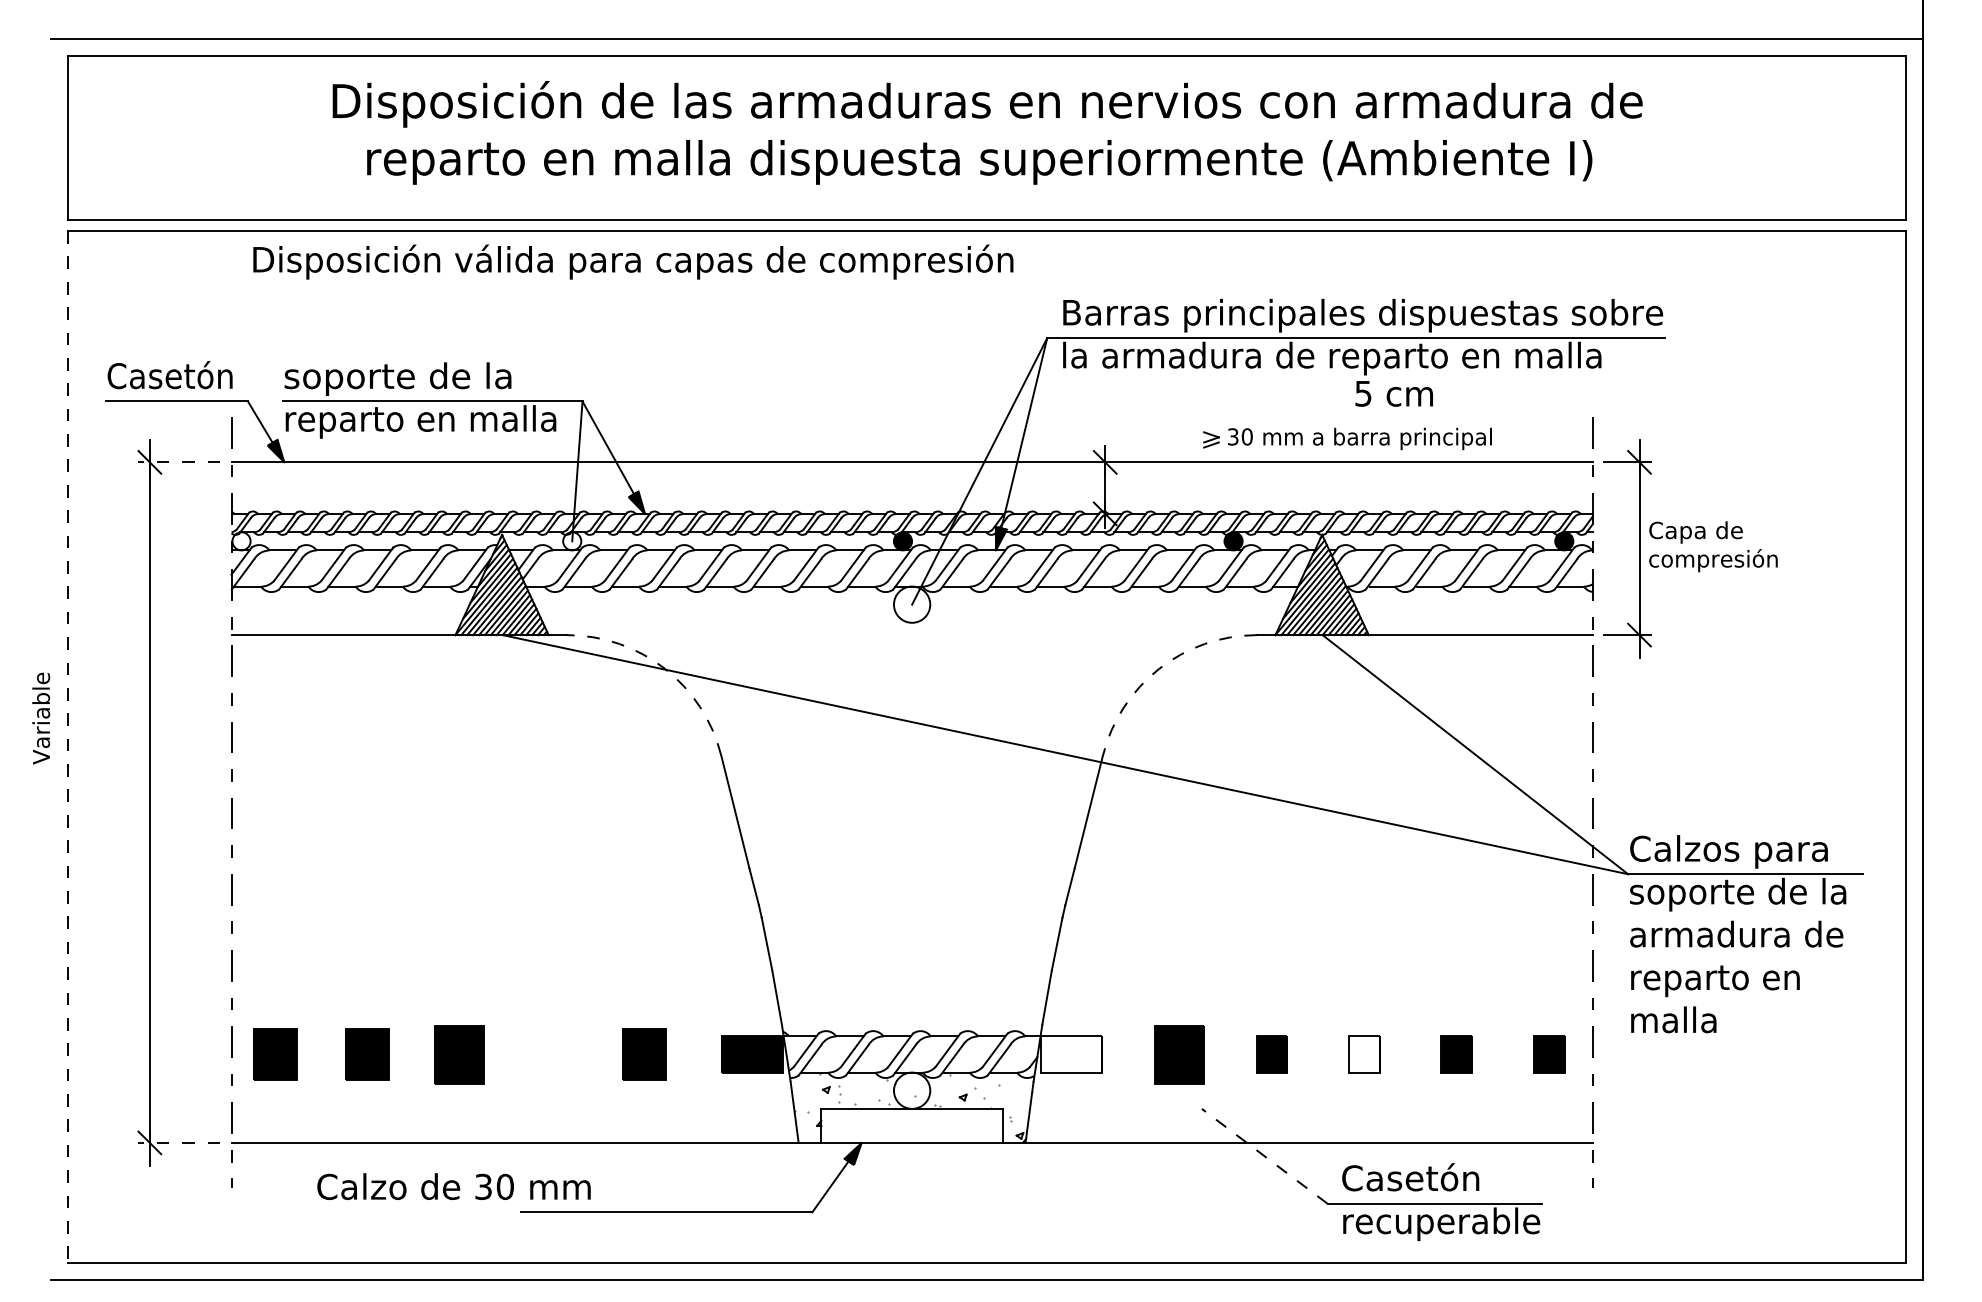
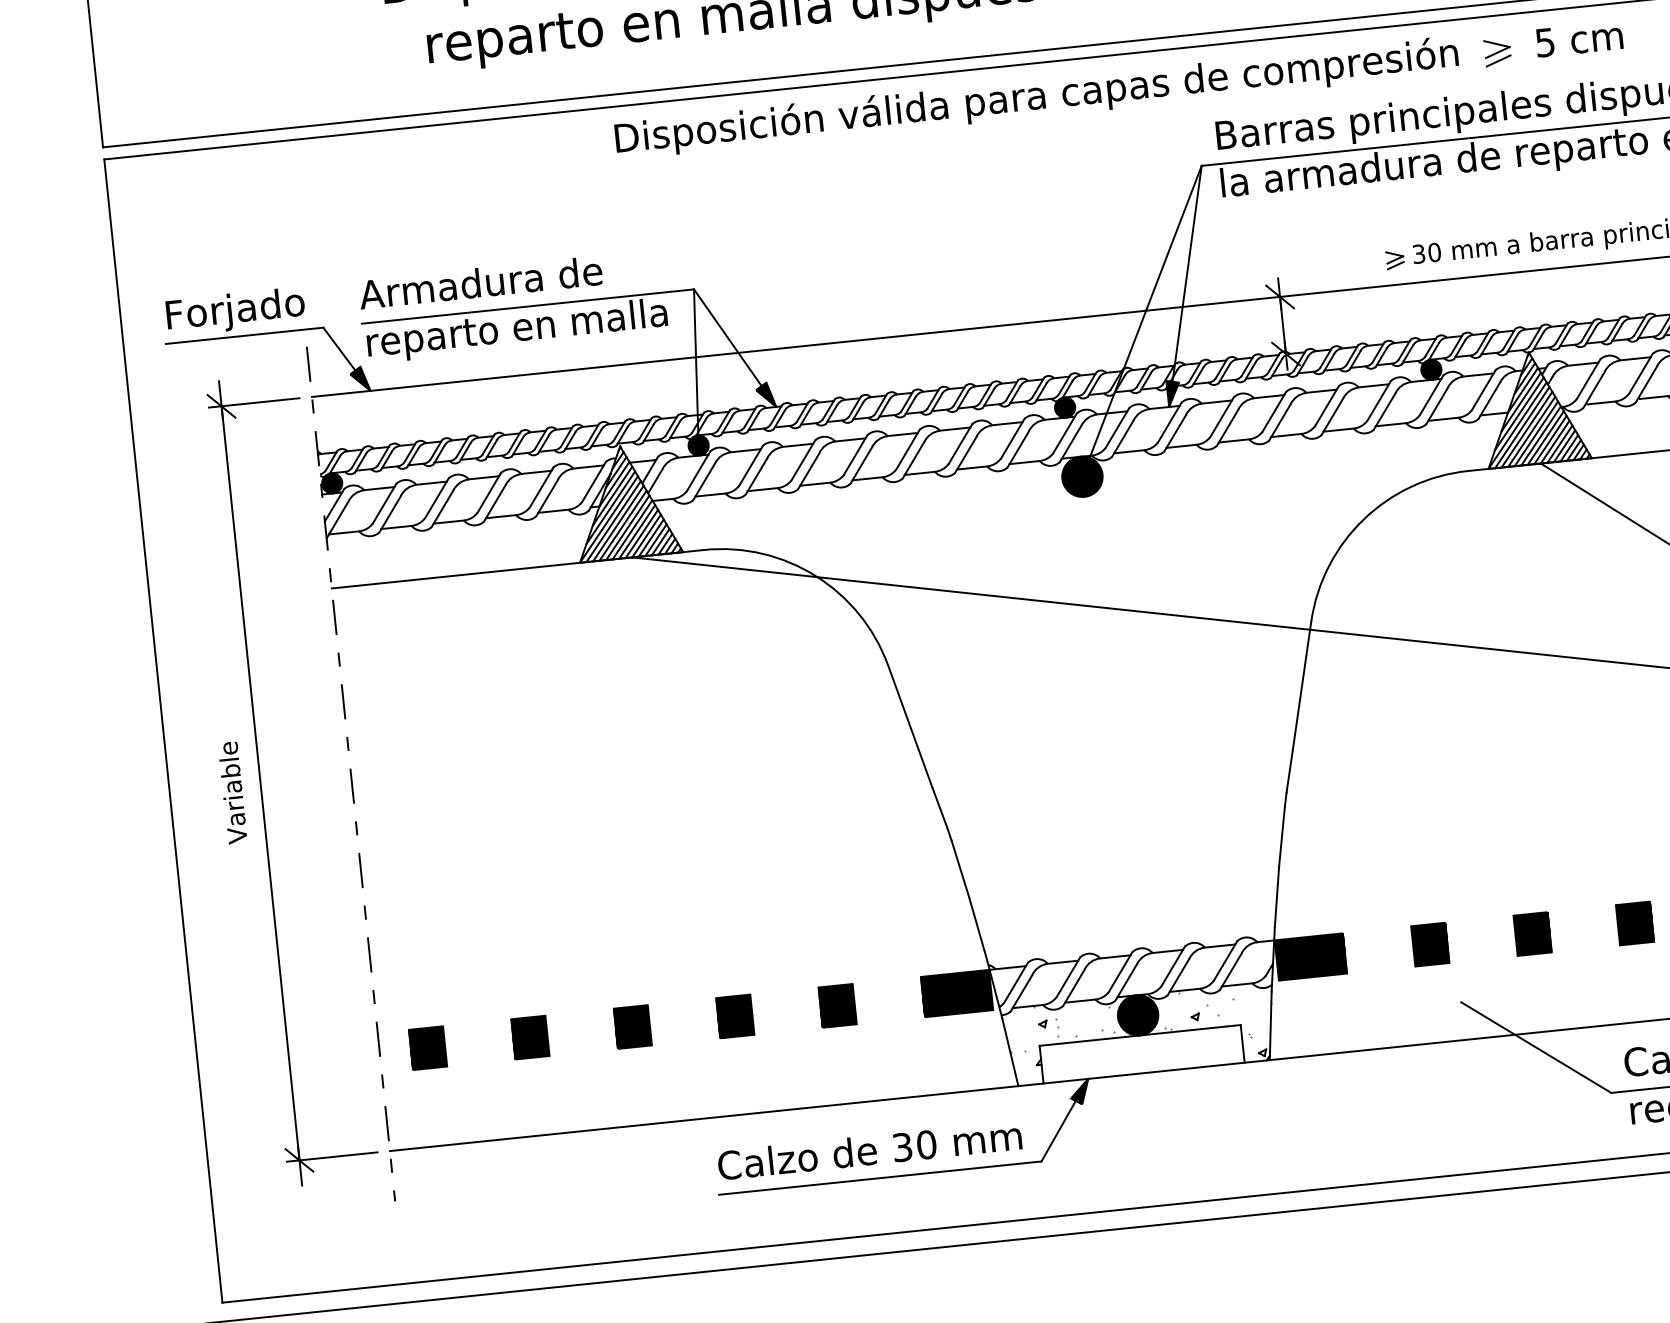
text: (633, 261) -> (1036, 97), moved
part: (1322, 263) -> (1498, 51), added
text: (170, 378) -> (234, 311), Casetón -> Forjado
text: (397, 378) -> (486, 285), soporte de la -> Armadura de
text: (1393, 393) -> (1578, 38), moved
line: (179, 462) -> (254, 403), dashed -> solid
fill: (241, 541) -> (332, 483), added
fill: (572, 541) -> (698, 445), added
fill: (911, 604) -> (1081, 476), added
arc: (664, 668) -> (815, 575), dashed -> solid
arc: (1159, 668) -> (1363, 519), dashed -> solid
text: (41, 718) -> (233, 792), moved
line: (67, 746) -> (162, 730), dashed -> solid
part: (274, 1054) -> (427, 1048), size x0.71
part: (367, 1054) -> (530, 1037), size x0.71
part: (459, 1054) -> (632, 1027), size x0.62
part: (552, 1054) -> (735, 1016), added
part: (644, 1054) -> (837, 1005), size x0.71
fill: (1071, 1054) -> (1310, 956), added
part: (1179, 1054) -> (1430, 944), size x0.62
fill: (1363, 1054) -> (1634, 923), added
fill: (911, 1090) -> (1137, 1015), added
line: (179, 1142) -> (332, 1156), dashed -> solid
line: (1264, 1156) -> (1536, 1047), dashed -> solid
text: (453, 1186) -> (869, 1150), moved

